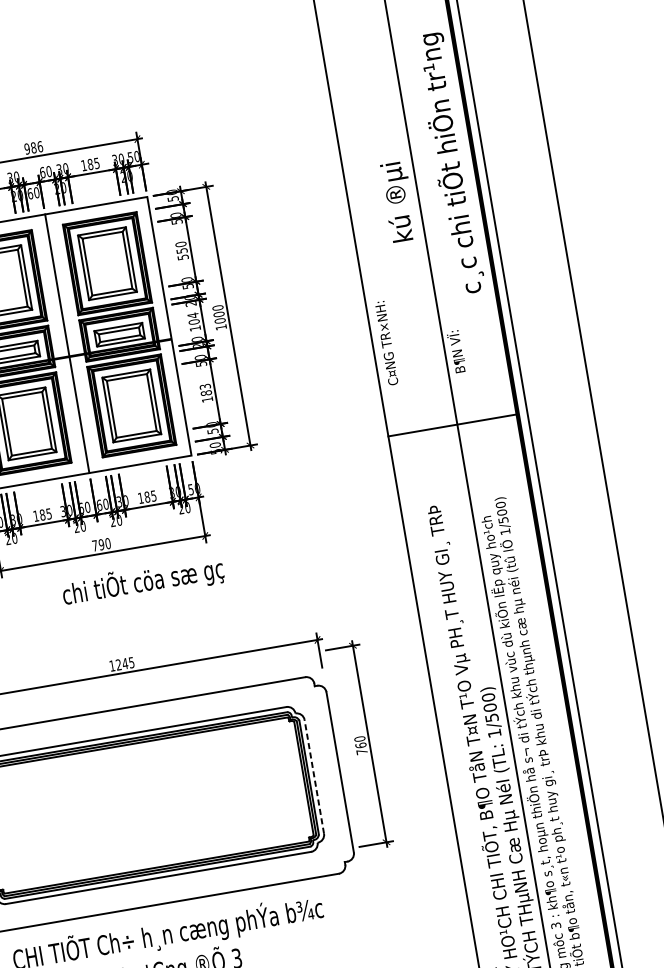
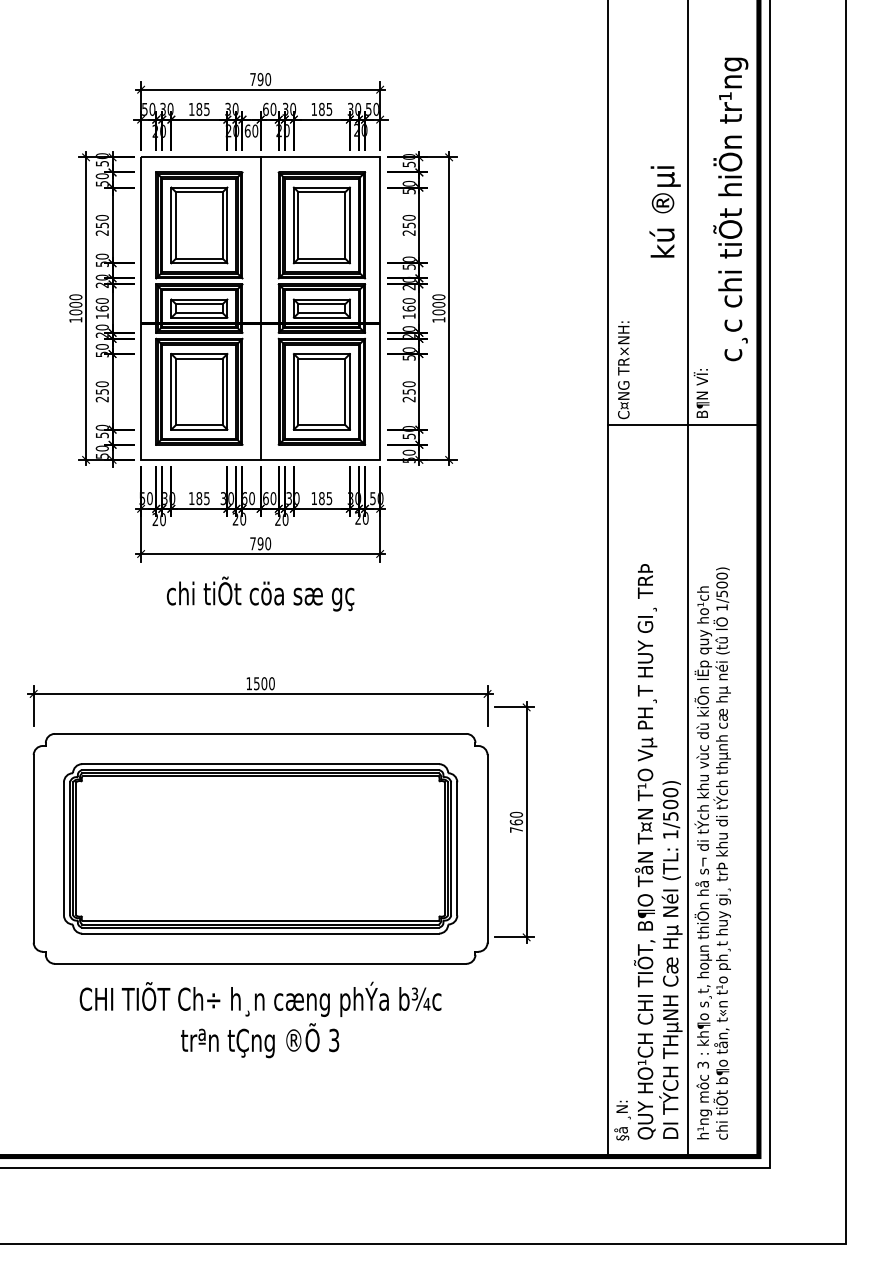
text: (33, 147) -> (260, 79), 986 -> 790
text: (449, 163) -> (730, 209), moved
text: (182, 257) -> (408, 232), 550 -> 250
text: (193, 318) -> (408, 304), 104 -> 160
text: (205, 392) -> (408, 391), 183 -> 250
line: (452, 425) -> (682, 425), moved
text: (142, 581) -> (260, 593), moved
text: (125, 663) -> (264, 683), 1245 -> 1500
line: (314, 776) -> (457, 848), dashed -> solid

